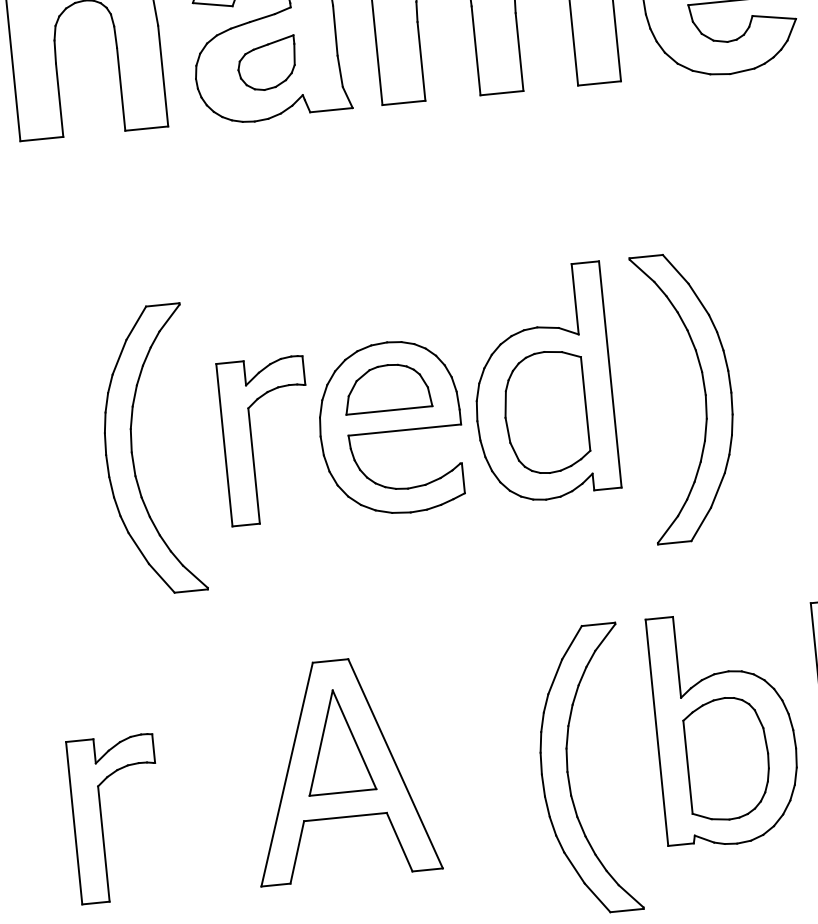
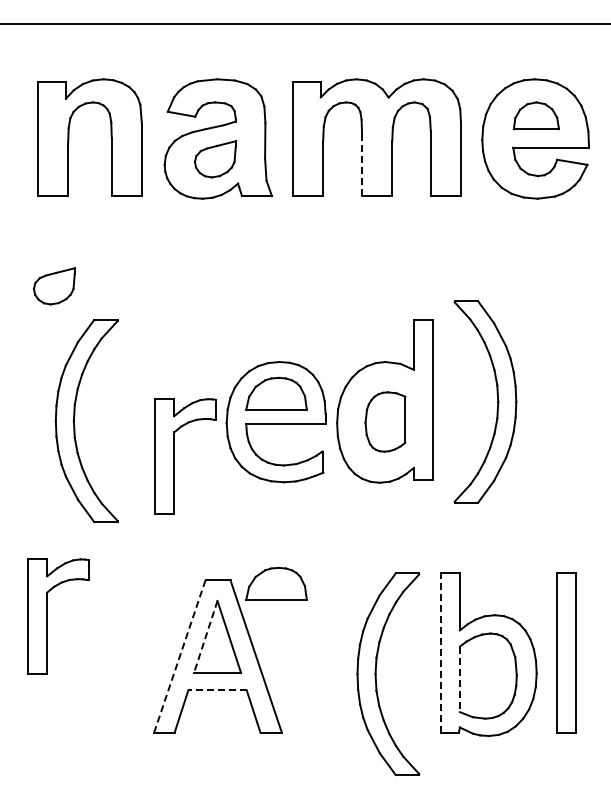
line: (476, 50) -> (362, 164), solid -> dashed
part: (56, 267) -> (54, 286), added
part: (704, 394) -> (497, 401), moved
part: (545, 411) -> (385, 421), size x0.7
part: (252, 442) -> (174, 456), moved
part: (132, 451) -> (74, 420), moved
part: (414, 657) -> (276, 583), added
line: (656, 733) -> (440, 653), solid -> dashed
line: (320, 742) -> (205, 636), solid -> dashed
line: (687, 767) -> (459, 679), solid -> dashed
line: (286, 774) -> (179, 656), solid -> dashed
line: (345, 817) -> (217, 690), solid -> dashed
part: (101, 820) -> (47, 616), moved

